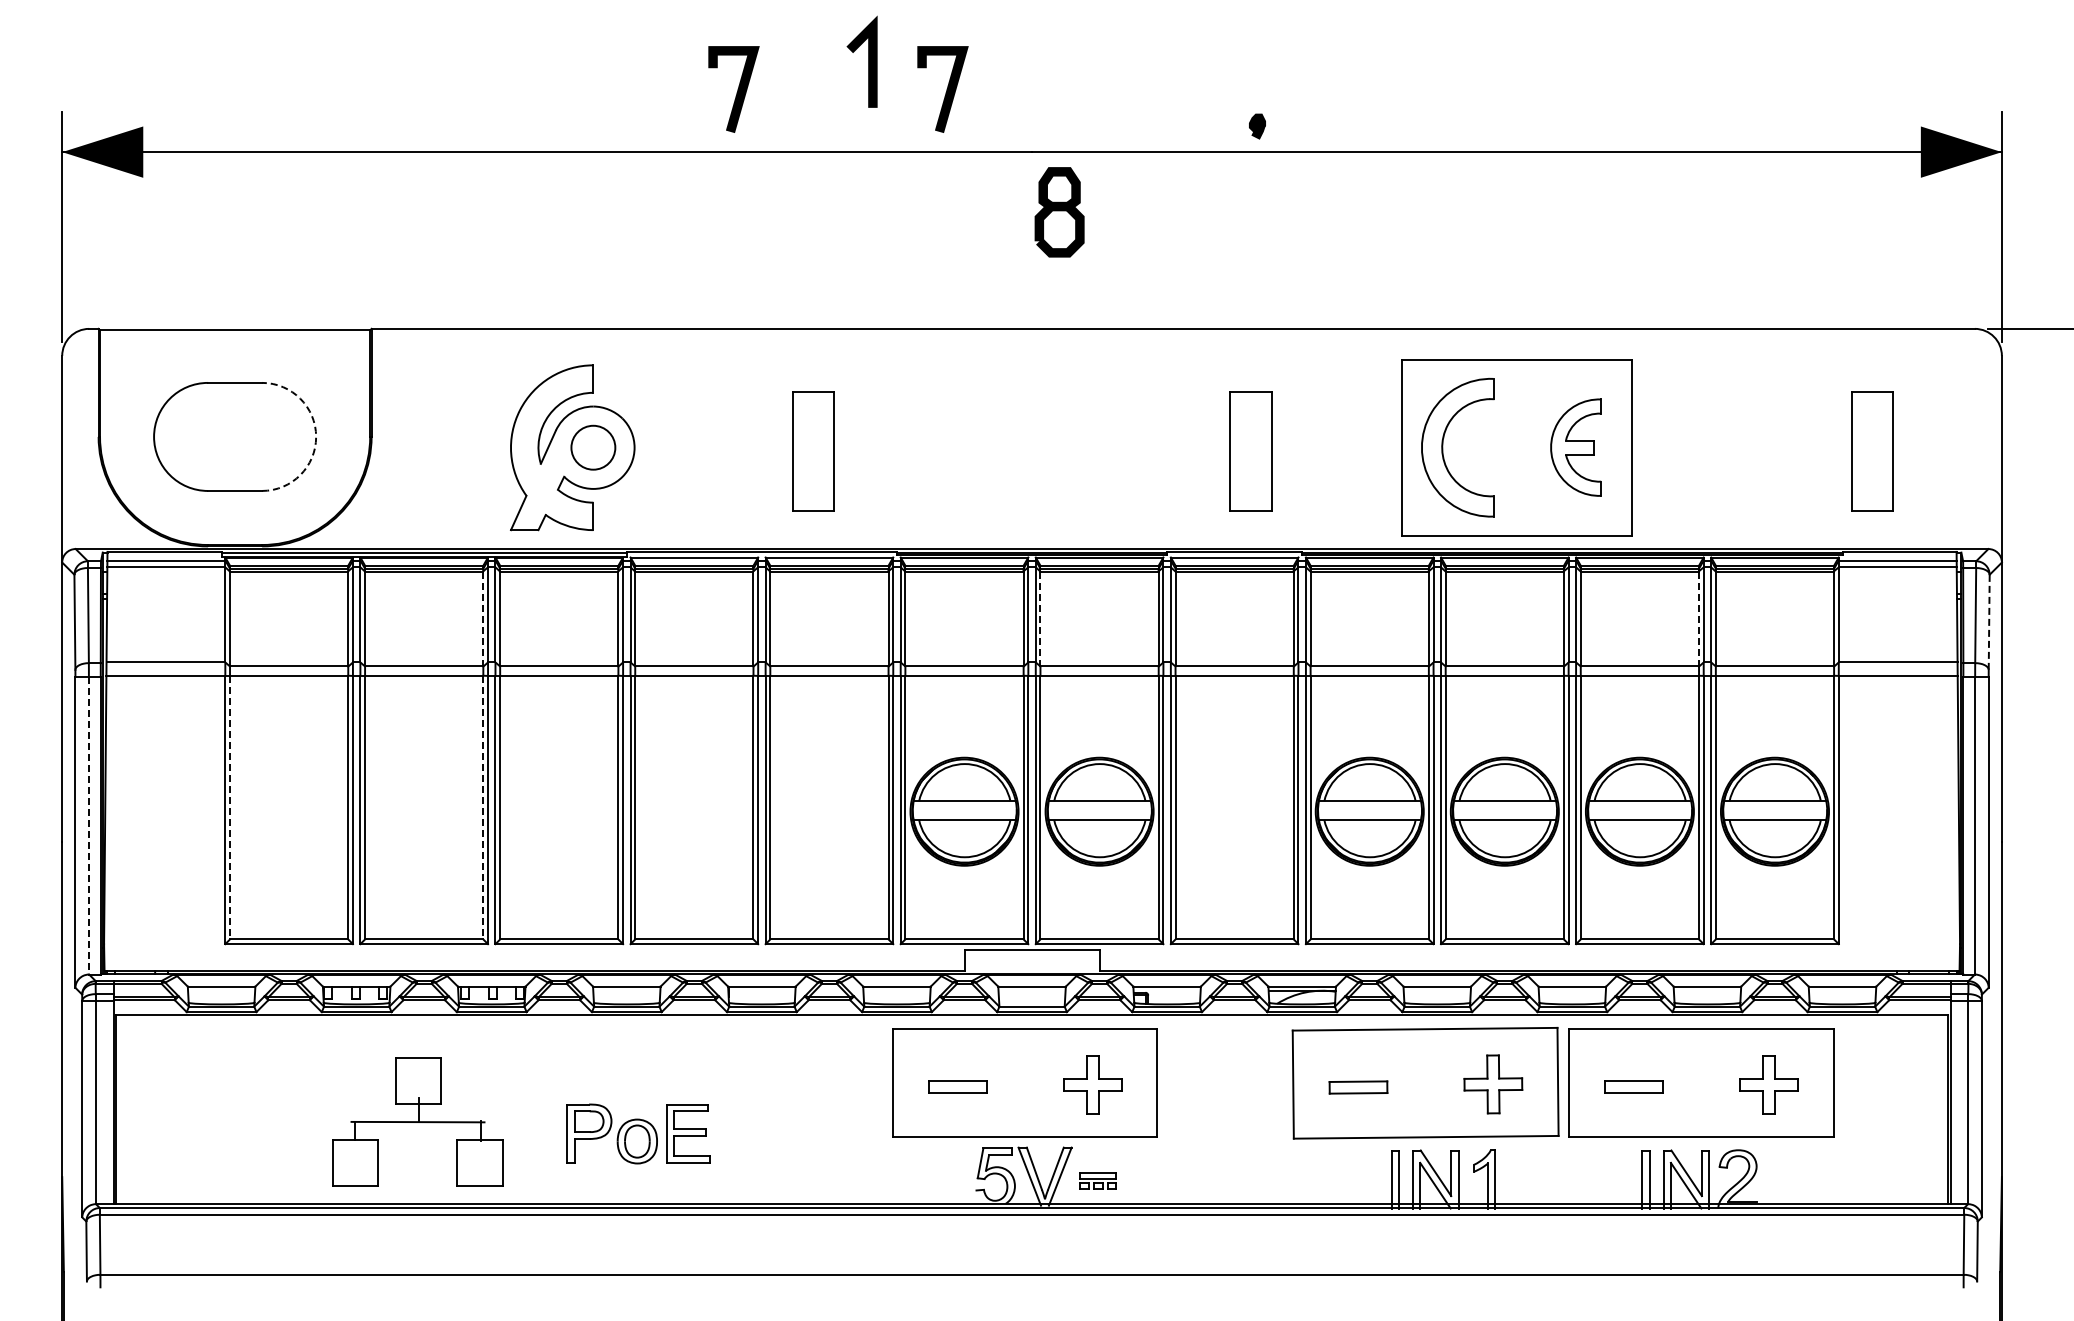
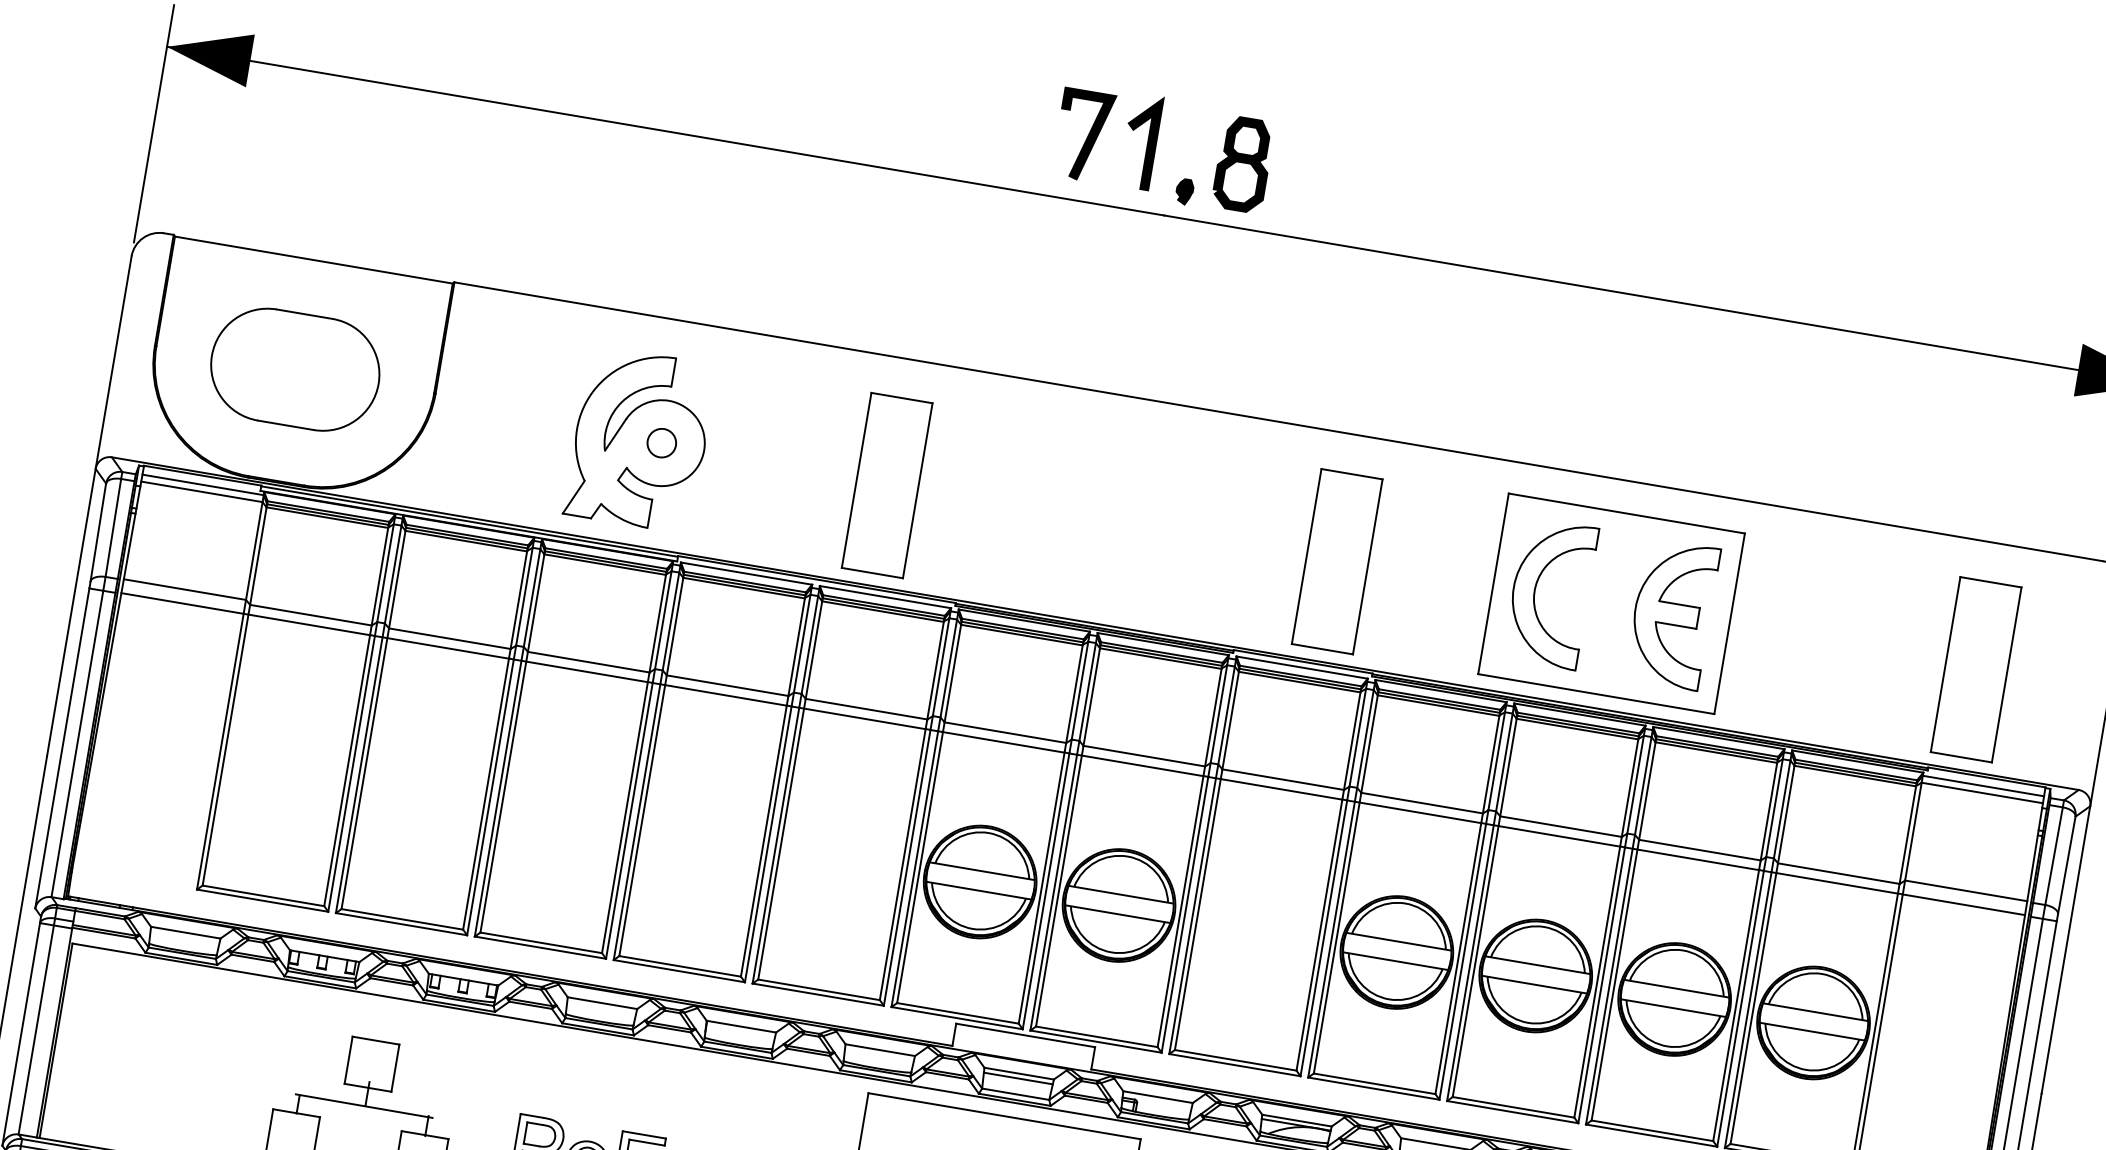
line: (868, 61) -> (1147, 142), moved
line: (737, 89) -> (872, 99), removed
part: (1257, 126) -> (1184, 191), moved
part: (1059, 212) -> (1243, 164), moved
arc: (316, 436) -> (379, 383), dashed -> solid
circle: (593, 447) -> (661, 442), size x0.62
part: (1575, 447) -> (1671, 613), size x1.43
part: (813, 451) -> (887, 485), size x1.43
part: (1250, 451) -> (1336, 561), size x1.43
part: (1872, 451) -> (1976, 669), size x1.43
line: (483, 619) -> (518, 600), dashed -> solid
line: (1040, 619) -> (1091, 697), dashed -> solid
line: (1699, 619) -> (1769, 812), dashed -> solid
line: (1989, 622) -> (2067, 865), dashed -> solid
line: (230, 807) -> (226, 750), dashed -> solid
line: (483, 807) -> (486, 794), dashed -> solid
line: (88, 825) -> (76, 743), dashed -> solid
line: (1031, 991) -> (1017, 1078), added

